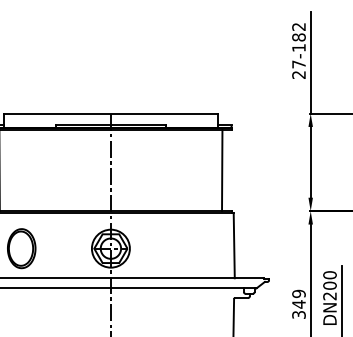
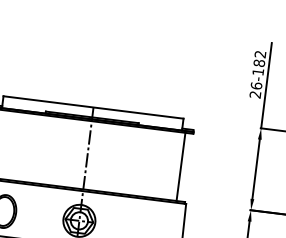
text: (298, 64) -> (256, 85), 27-182 -> 26-182

